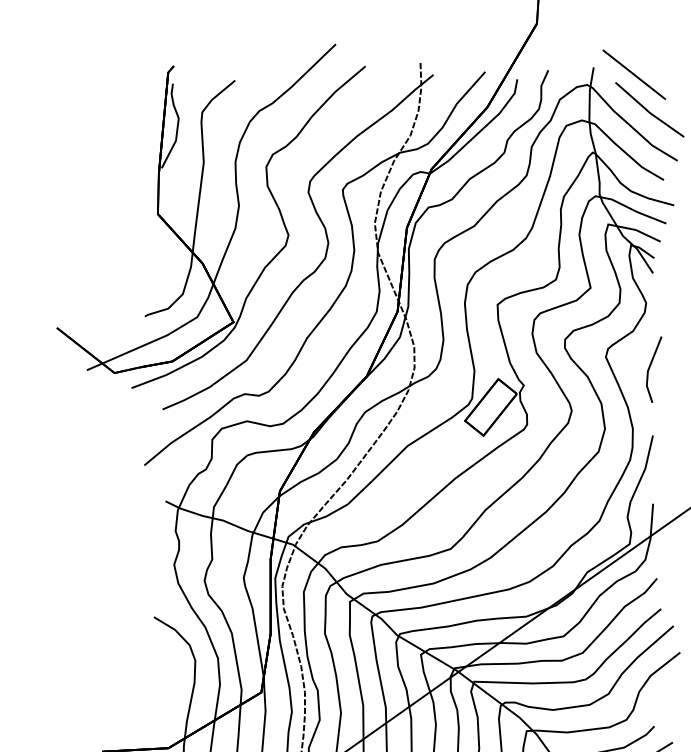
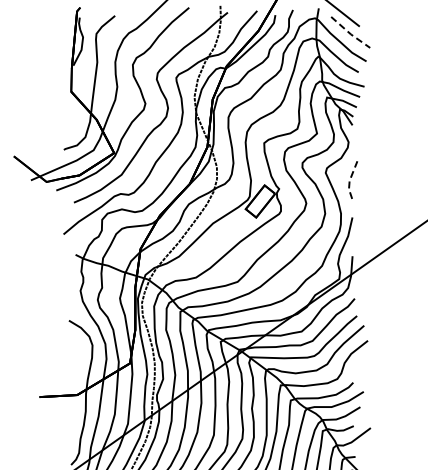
line: (649, 111) -> (350, 33), solid -> dashed
line: (647, 370) -> (349, 180), solid -> dashed

